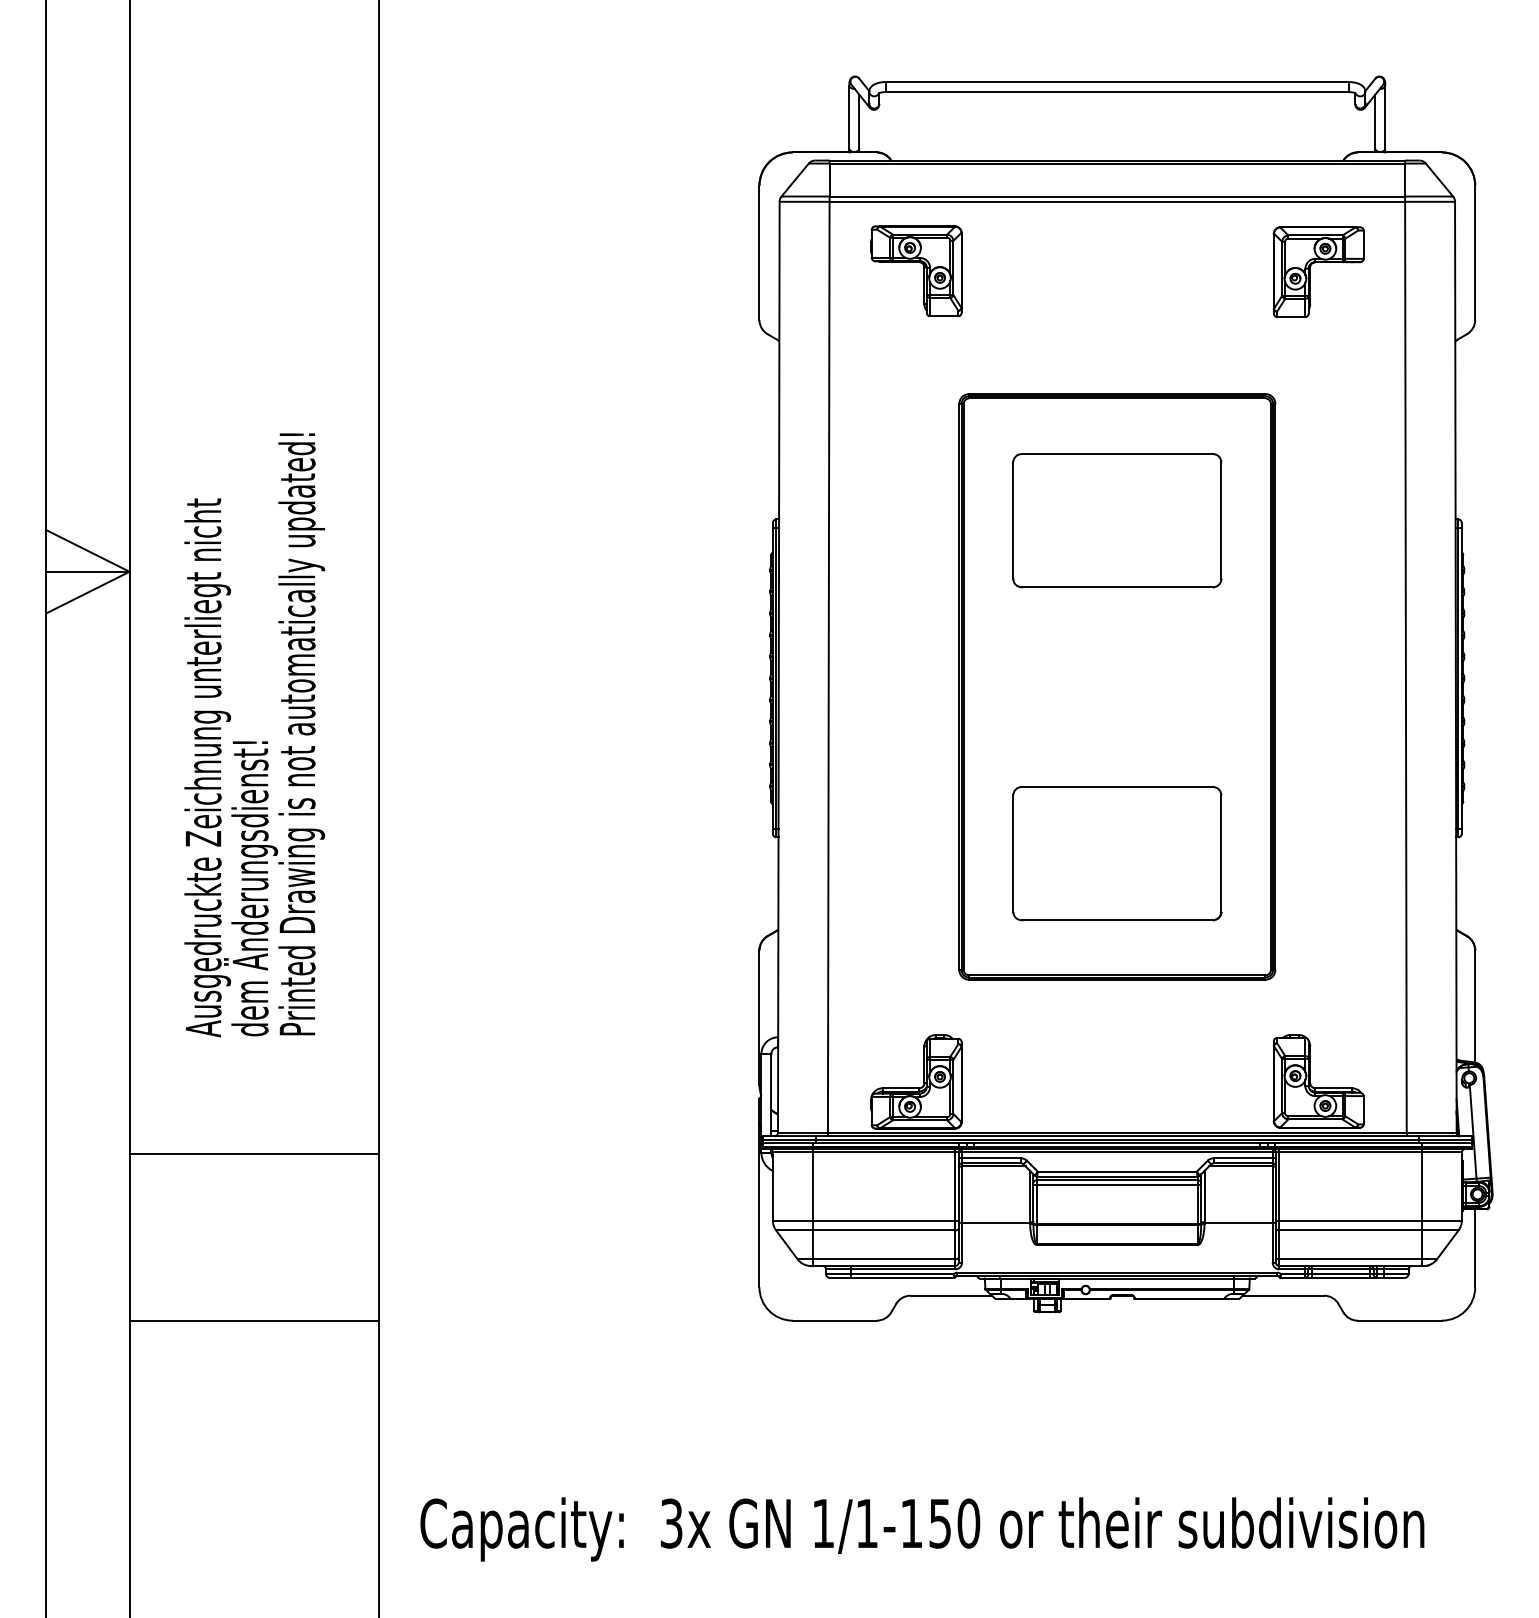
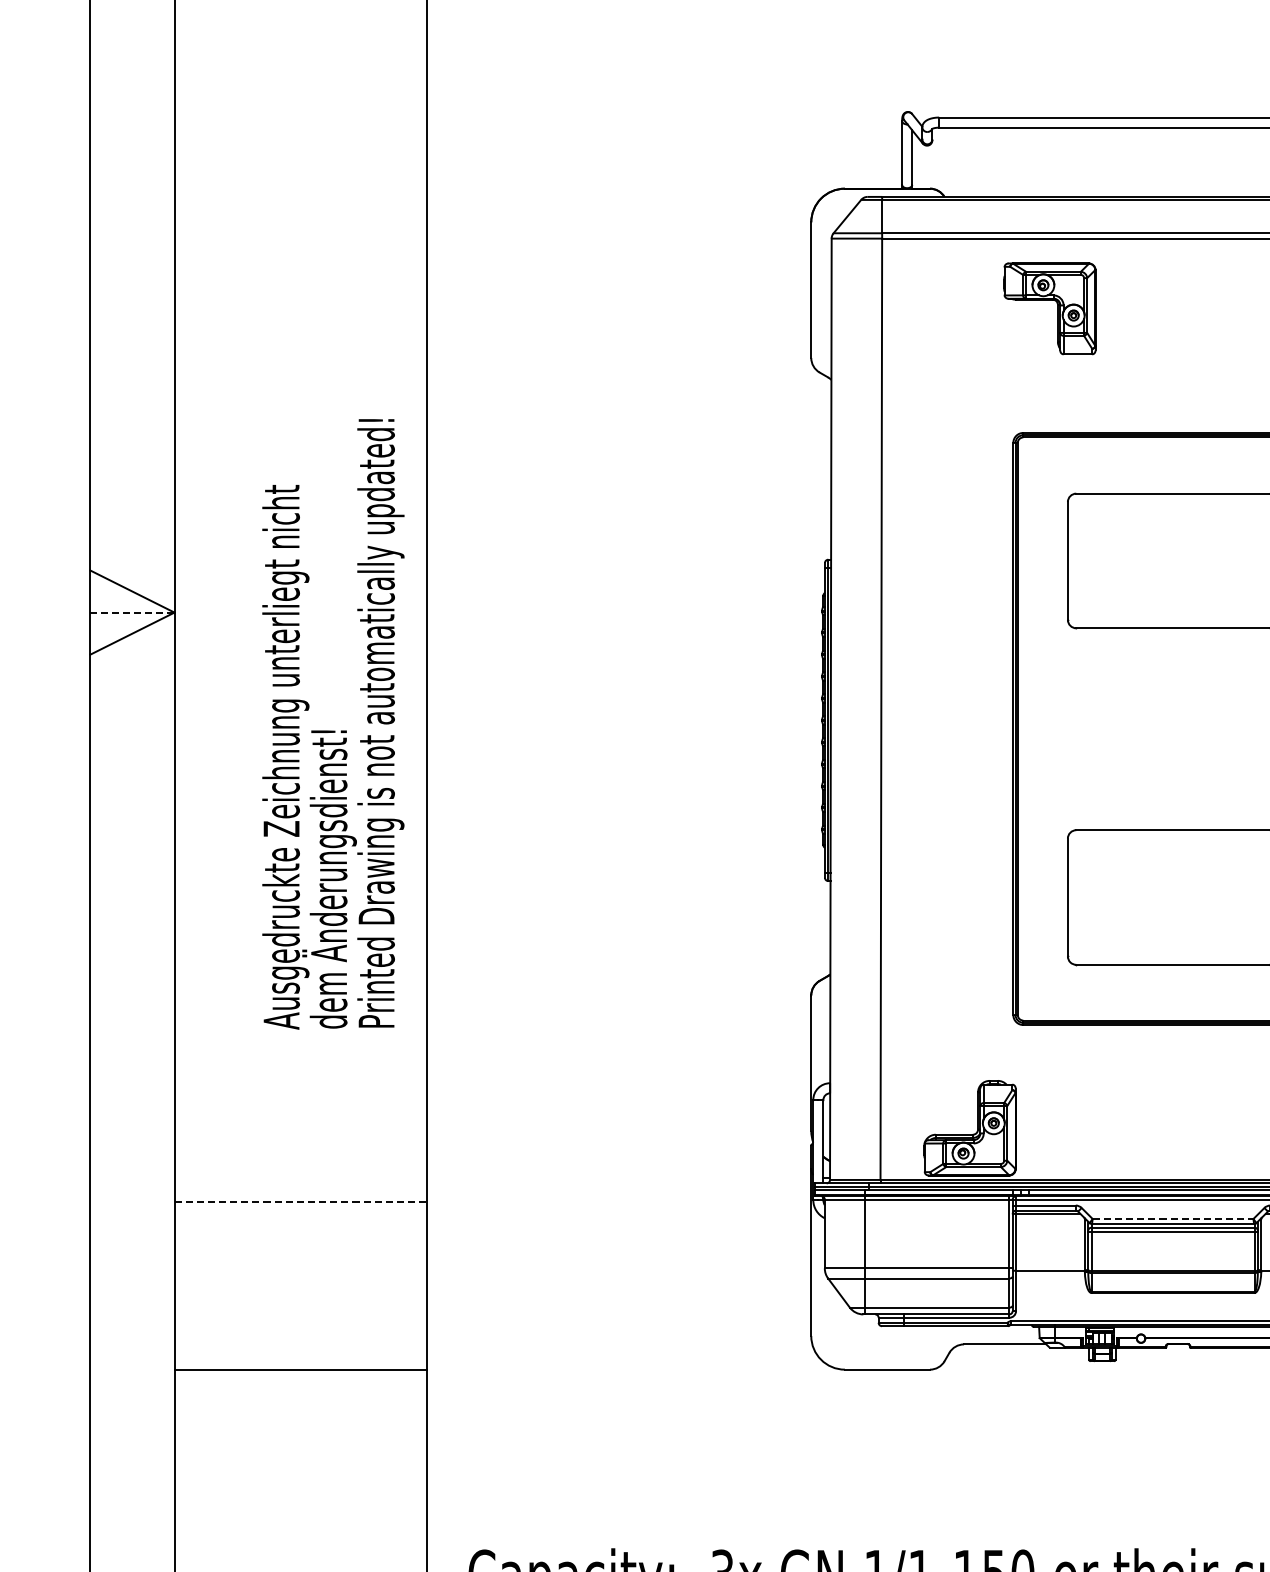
part: (923, 271) -> (1056, 309), moved
line: (87, 571) -> (131, 612), solid -> dashed
text: (254, 735) -> (333, 724), moved
line: (254, 1154) -> (300, 1201), solid -> dashed
line: (1117, 1171) -> (1173, 1218), solid -> dashed

